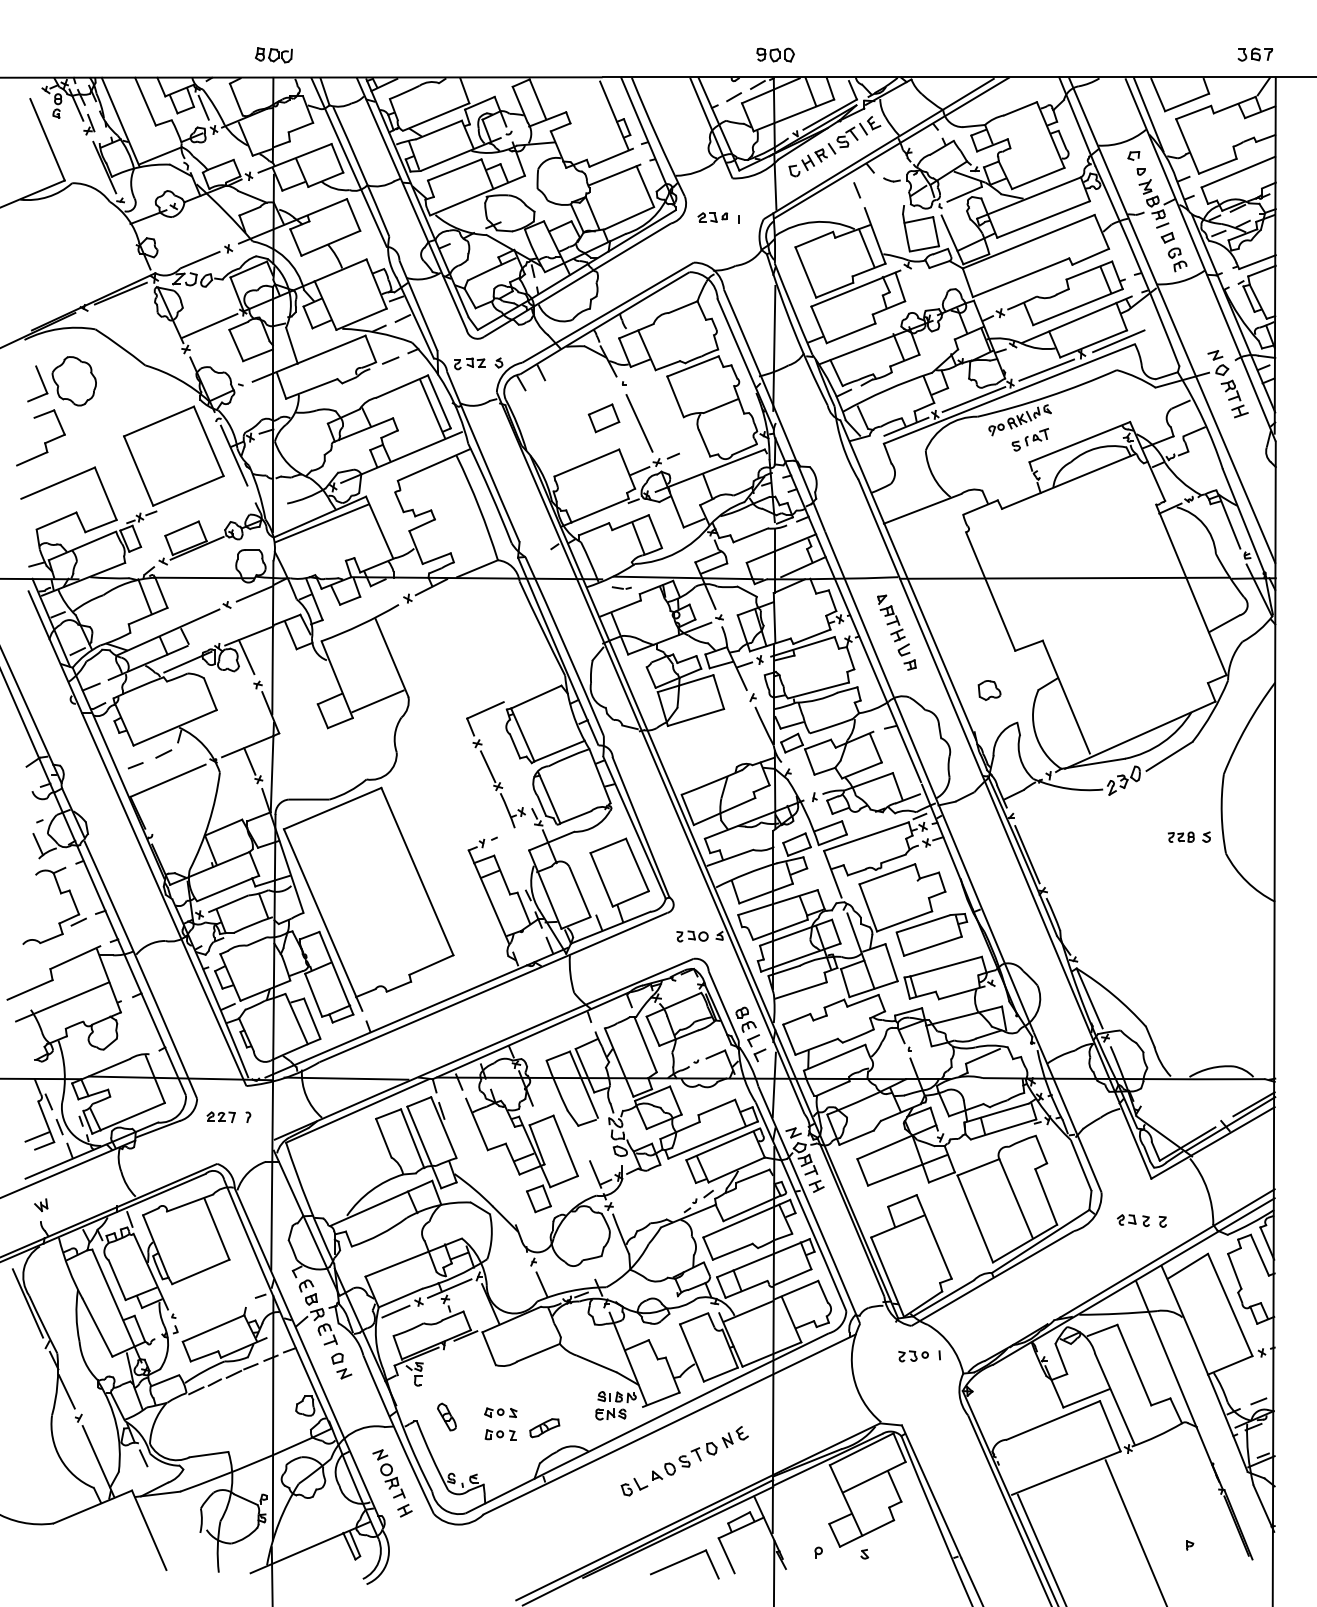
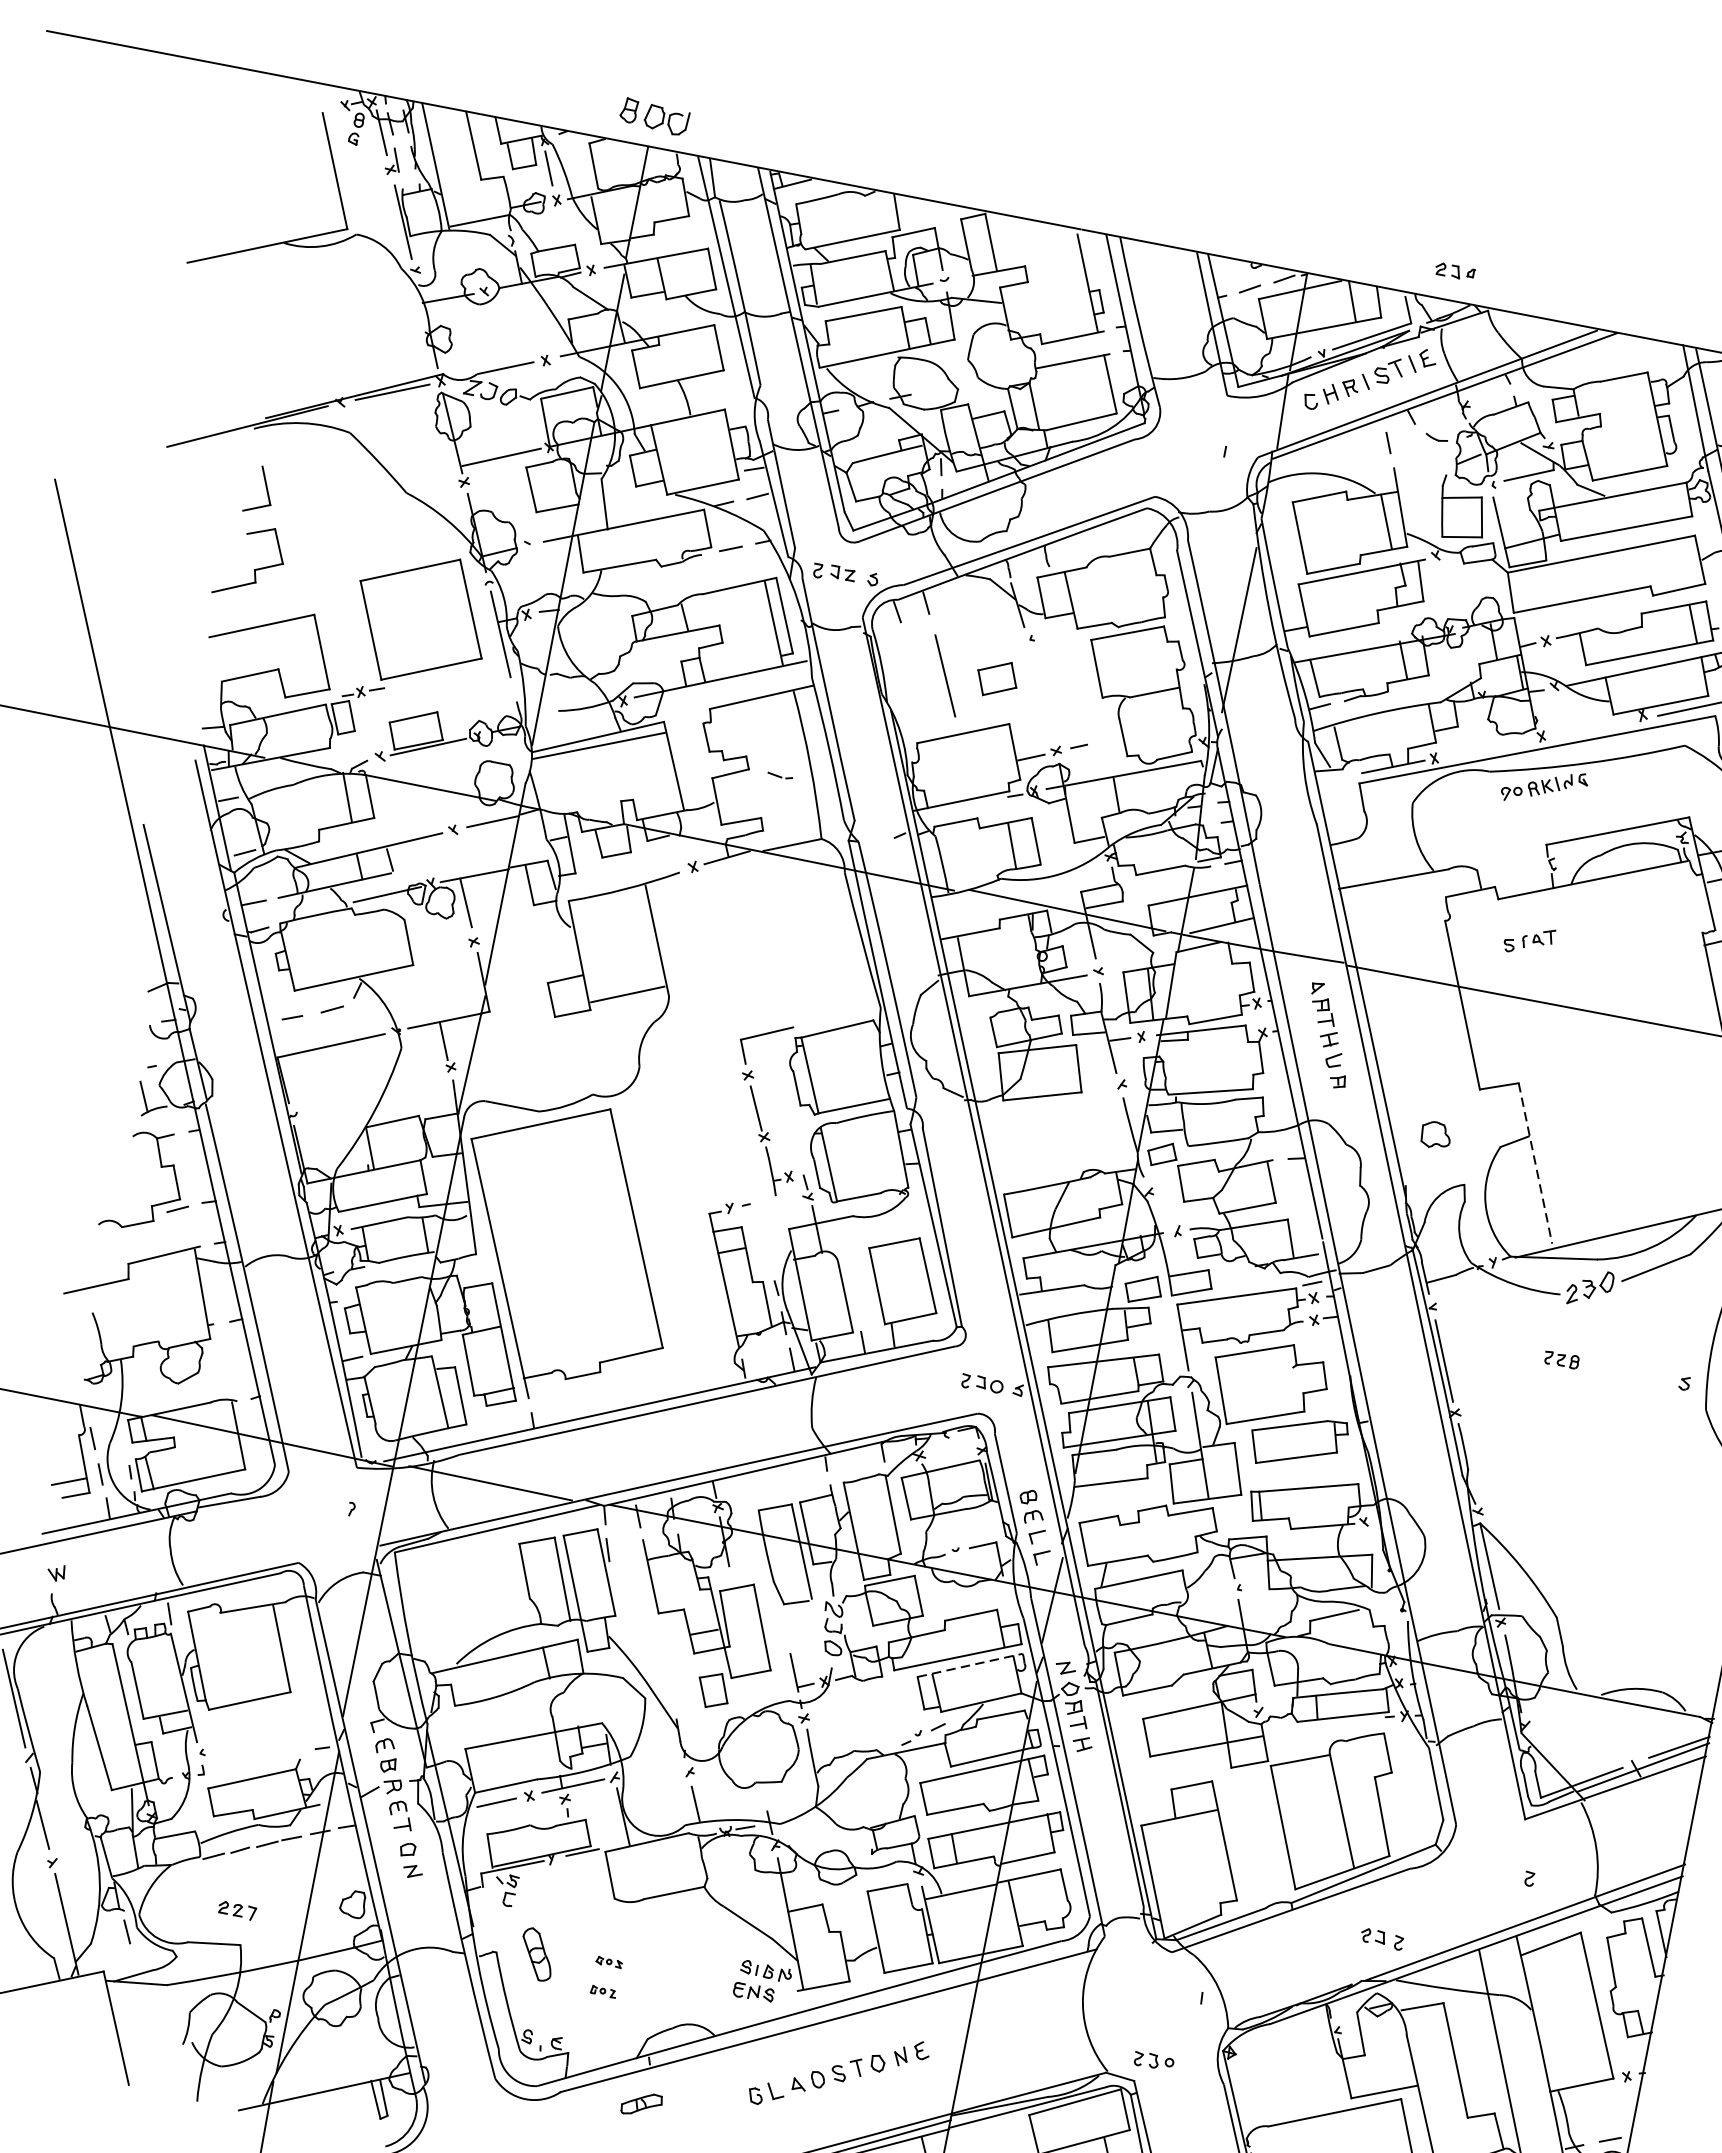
part: (775, 54) -> (1315, 243), removed
part: (273, 55) -> (653, 117), size x1.4
part: (712, 217) -> (1454, 271), moved
line: (1046, 369) -> (1592, 726), removed
part: (73, 381) -> (307, 495), removed
line: (973, 399) -> (1488, 747), removed
line: (639, 423) -> (945, 676), moved
part: (1030, 439) -> (1529, 940), moved
part: (621, 587) -> (779, 775), moved
line: (1066, 697) -> (1535, 1163), solid -> dashed
part: (1180, 836) -> (1560, 1358), moved
line: (62, 1001) -> (136, 1309), removed
part: (220, 1117) -> (236, 1910), moved
line: (723, 1144) -> (970, 1665), solid -> dashed
part: (1132, 1220) -> (1380, 1938), moved
part: (913, 1356) -> (1153, 2061), moved
part: (500, 1412) -> (608, 1962), size x0.6
part: (446, 1416) -> (536, 1953), size x1.4
part: (544, 1428) -> (641, 2104), moved
part: (500, 1434) -> (603, 1991), size x0.6
part: (392, 1483) -> (448, 2028), removed

